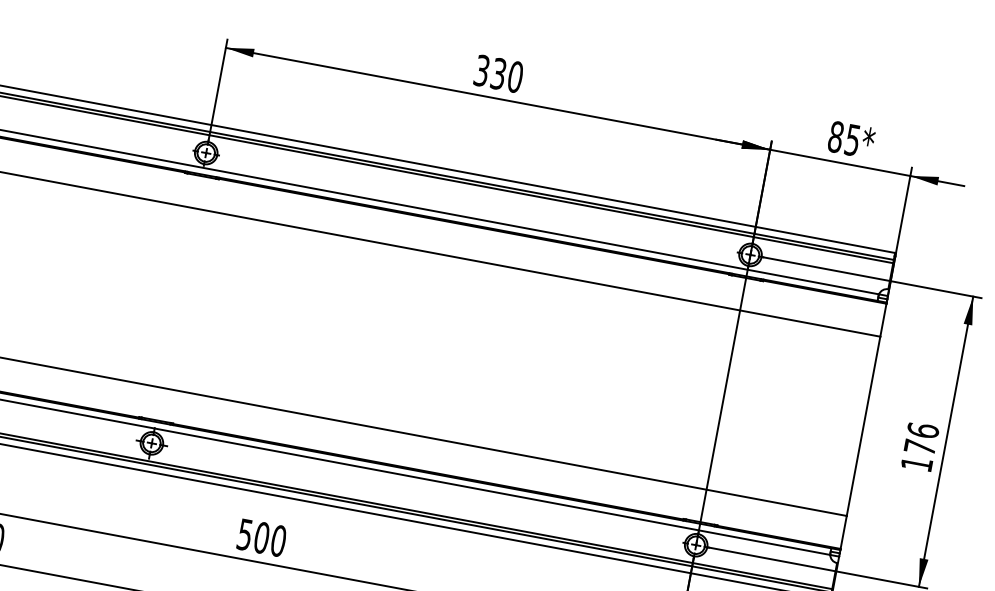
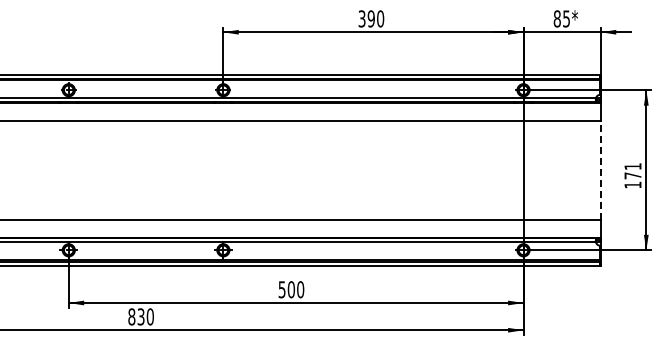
text: (497, 72) -> (370, 18), 330 -> 390
line: (863, 424) -> (600, 169), solid -> dashed
text: (922, 430) -> (632, 166), 176 -> 171

